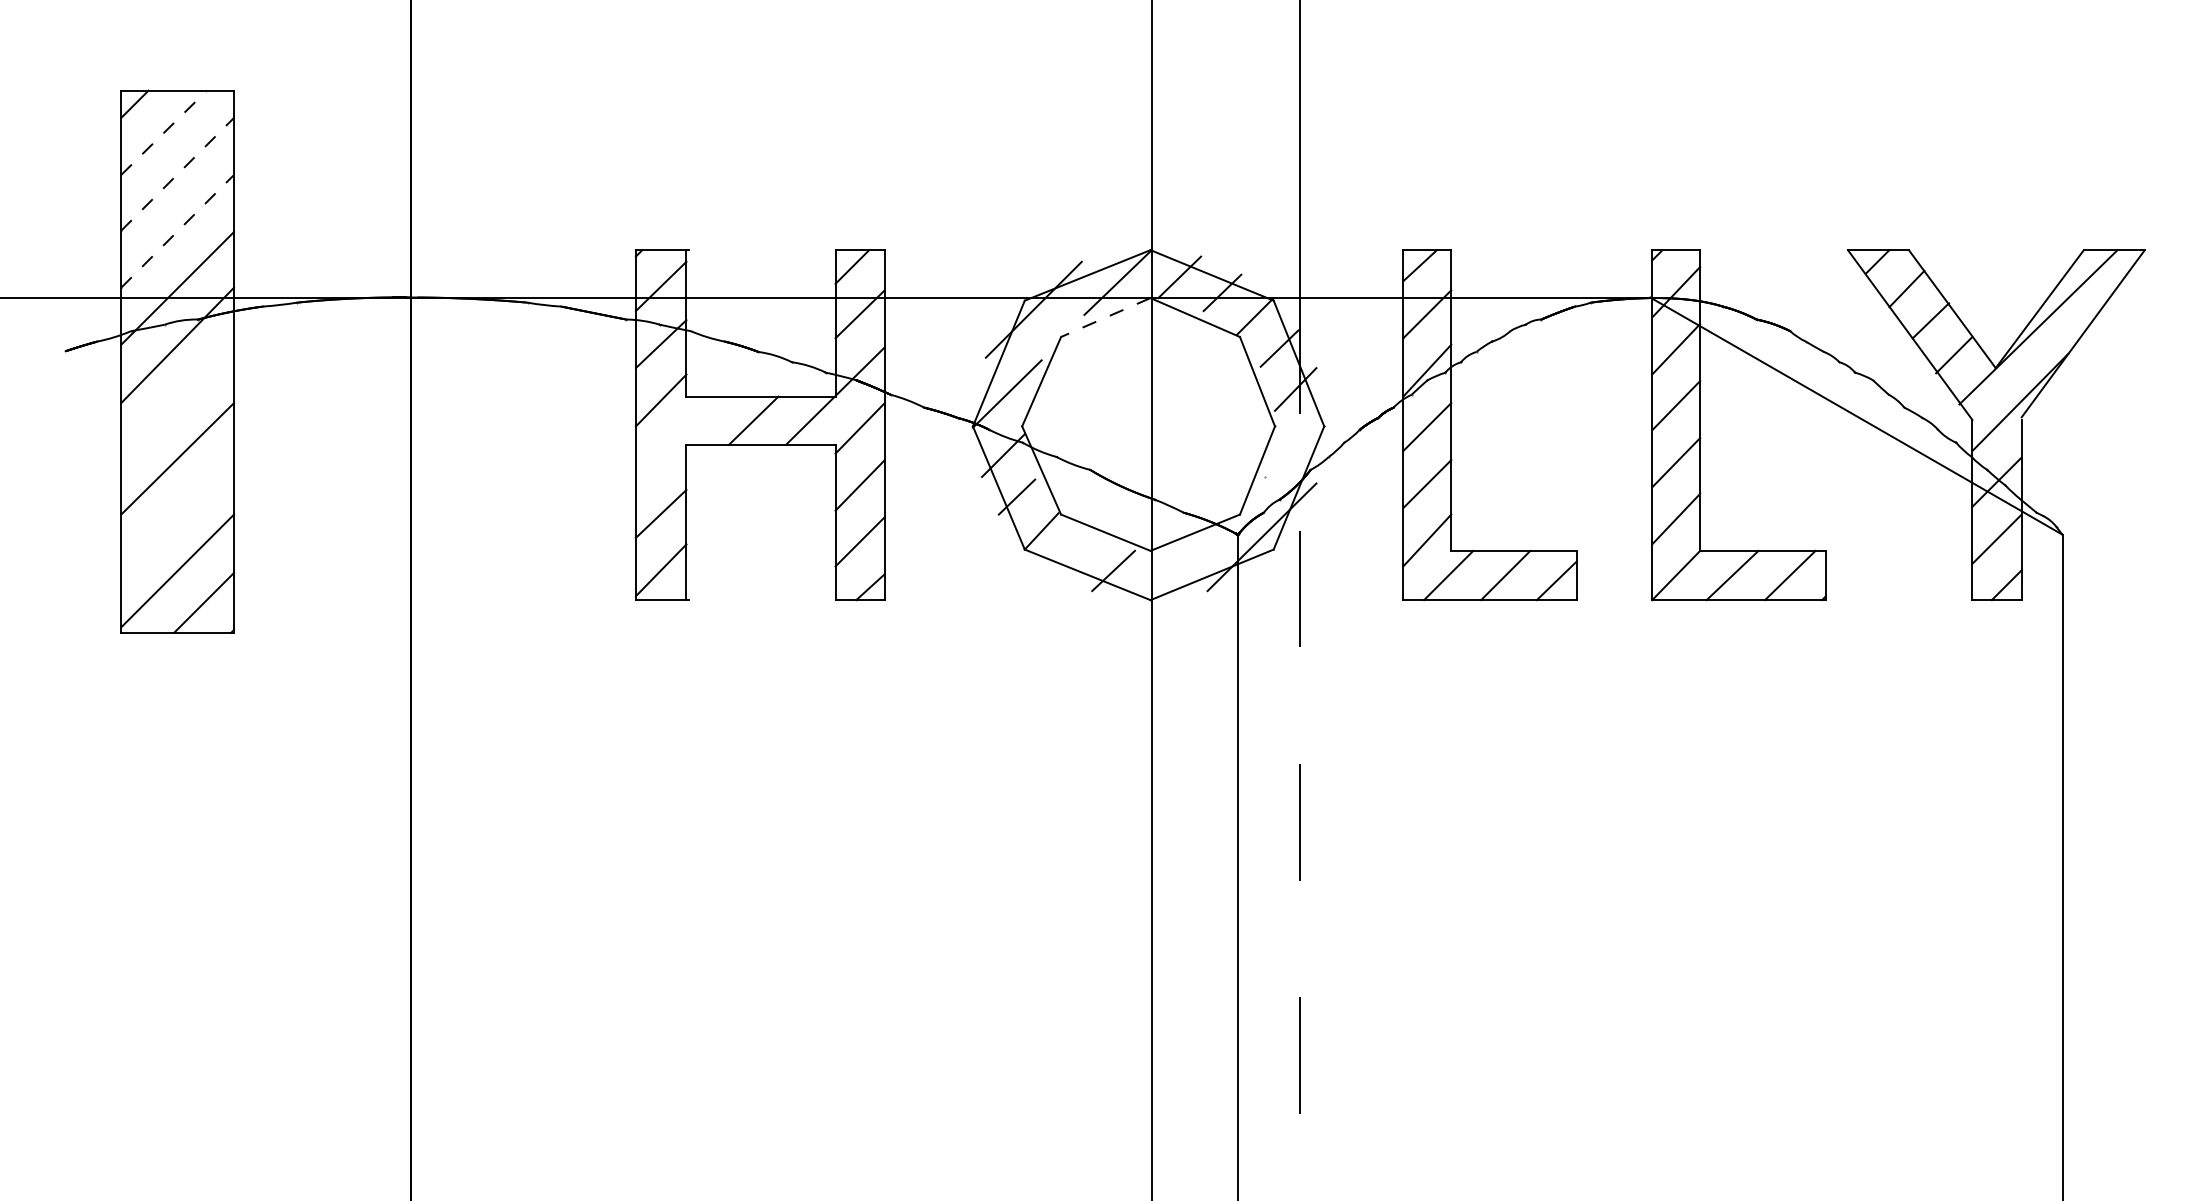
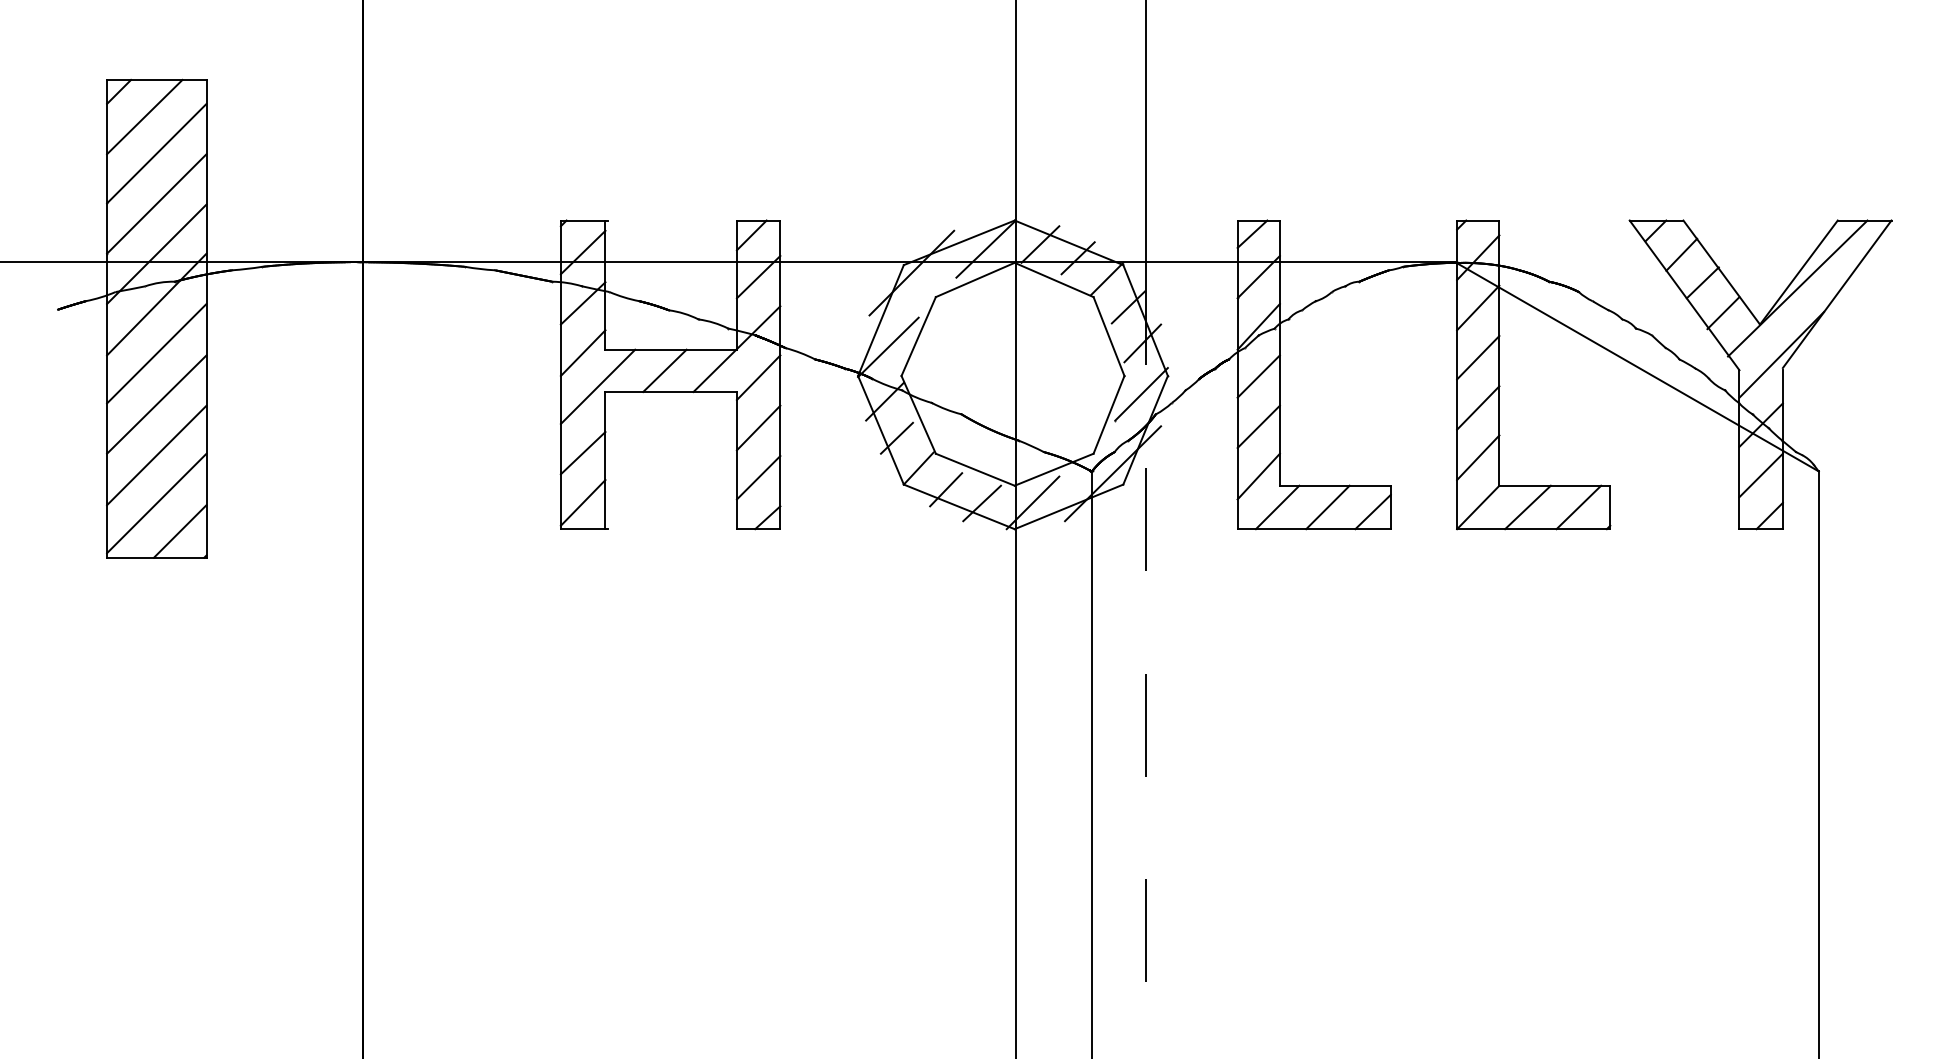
line: (163, 133) -> (144, 117), dashed -> solid
line: (178, 174) -> (157, 153), dashed -> solid
line: (178, 230) -> (157, 203), dashed -> solid
line: (1104, 318) -> (974, 280), dashed -> solid
line: (177, 400) -> (156, 353), added
line: (677, 438) -> (597, 386), added
line: (1294, 447) -> (1141, 394), added
line: (177, 516) -> (156, 455), added
line: (1073, 555) -> (946, 489), added
line: (1170, 569) -> (1032, 502), added

